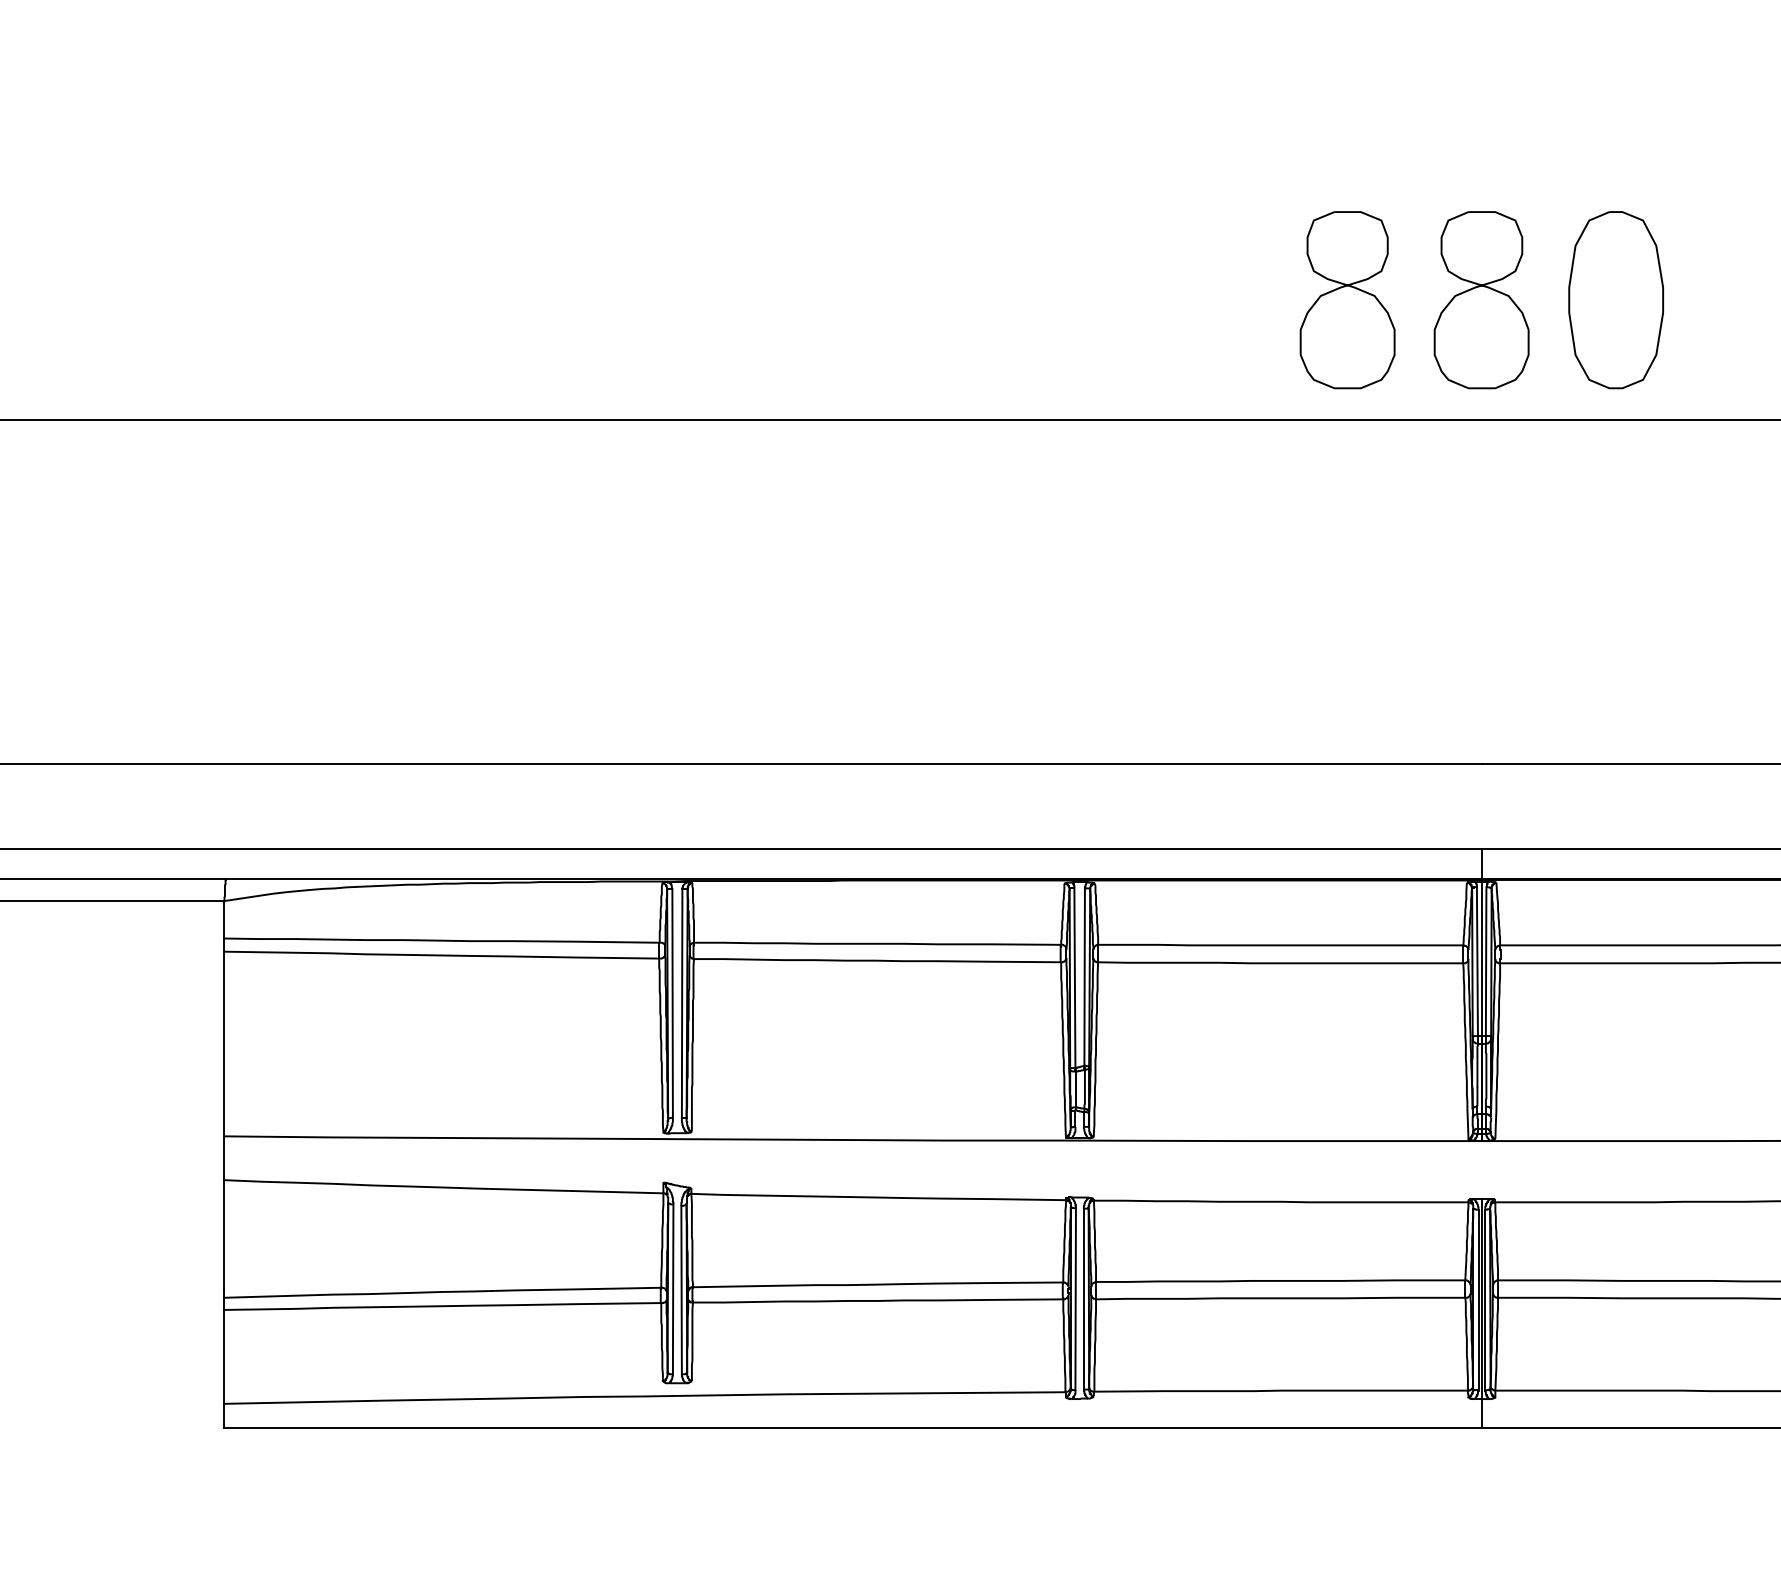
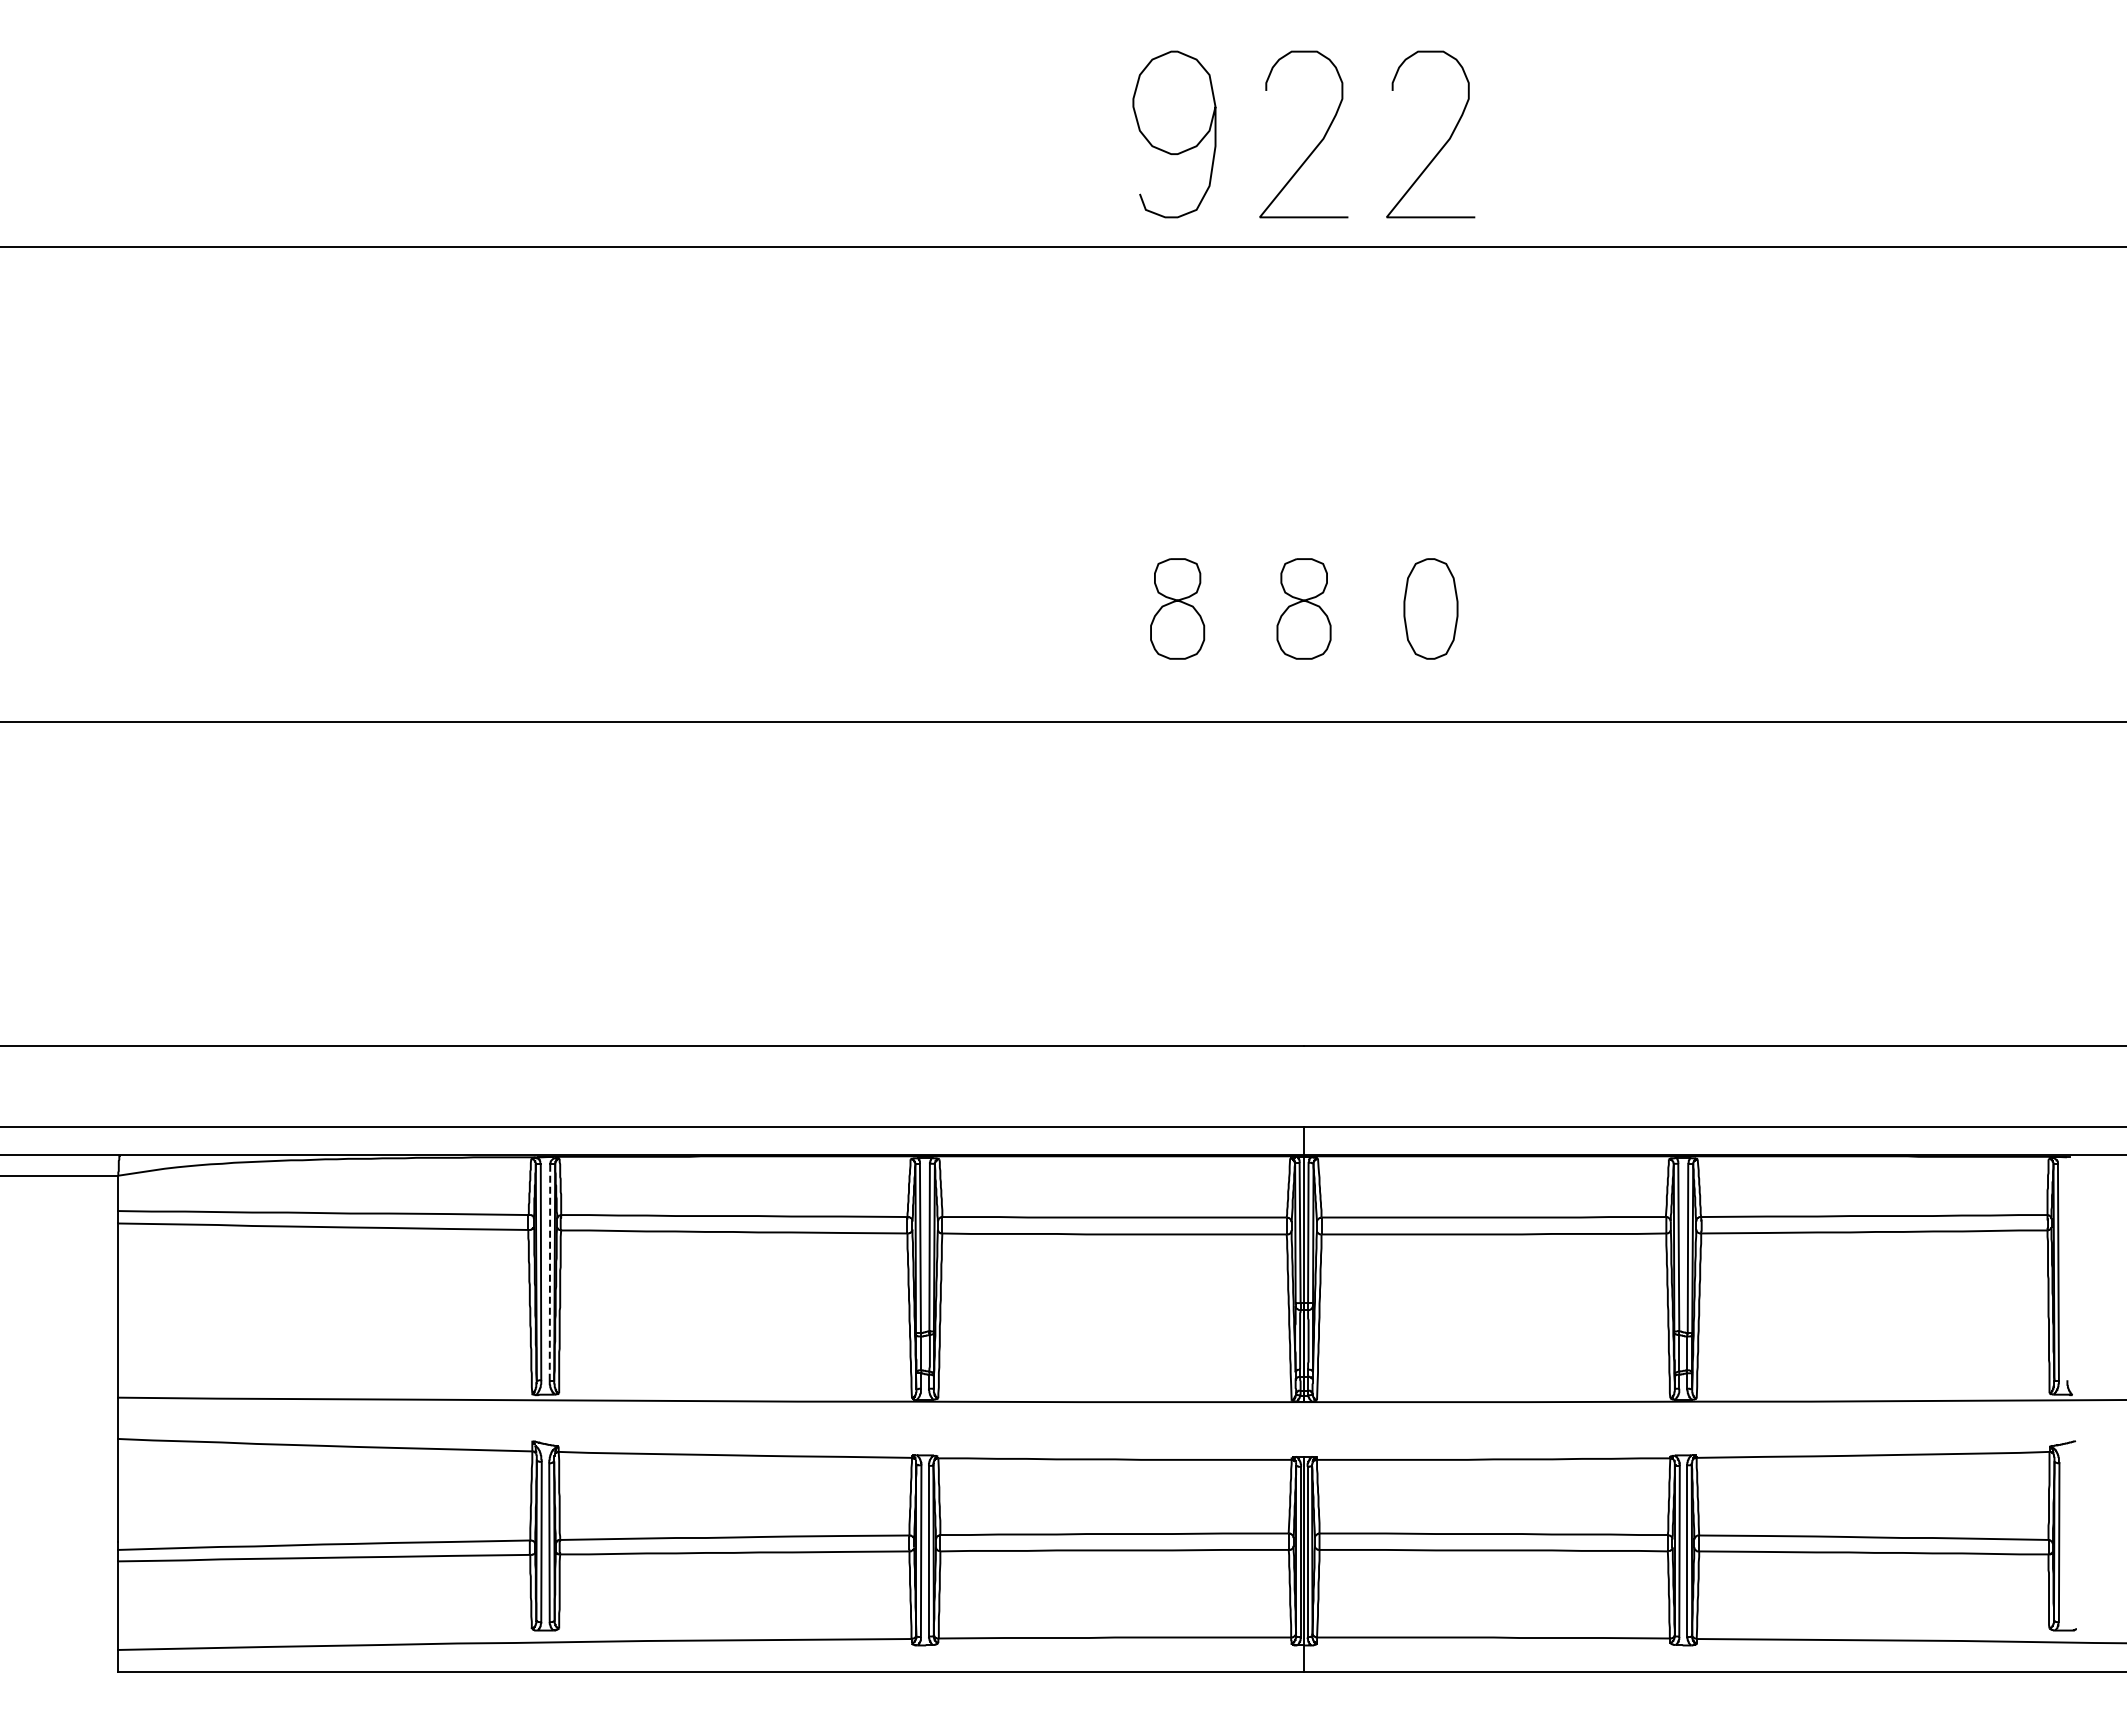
part: (1347, 299) -> (1177, 608), size x0.6
part: (1481, 299) -> (1303, 608), size x0.6
part: (1615, 299) -> (1430, 608), size x0.6
line: (681, 1003) -> (549, 1272), solid -> dashed

